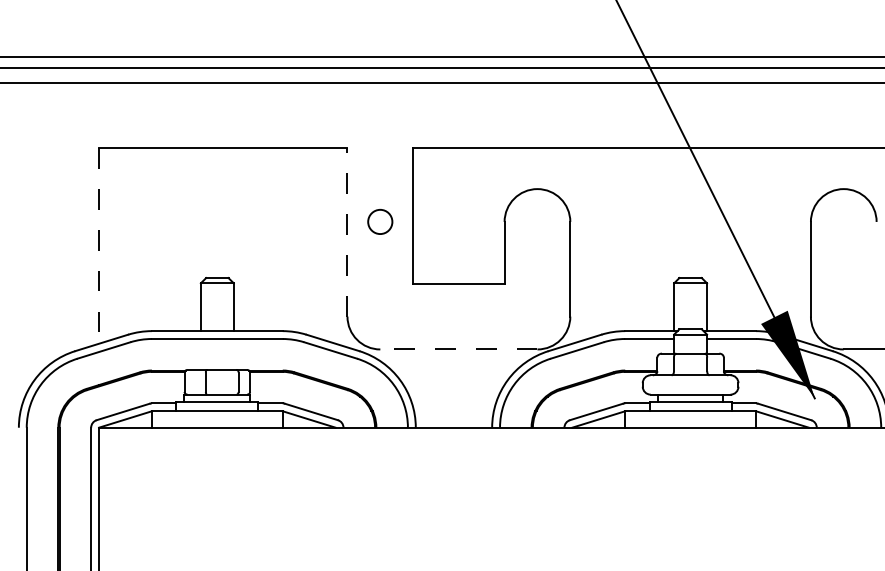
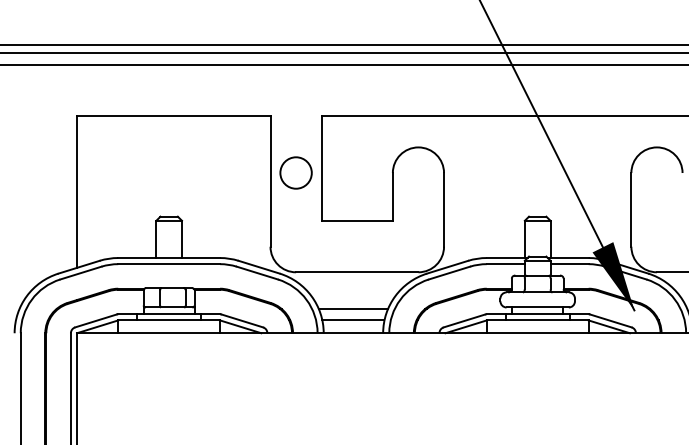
circle: (379, 221) -> (295, 172), size x1.67
line: (347, 232) -> (270, 181), dashed -> solid
line: (99, 246) -> (77, 192), dashed -> solid
line: (457, 349) -> (356, 272), dashed -> solid
line: (452, 397) -> (352, 309), added
line: (454, 411) -> (353, 320), added

